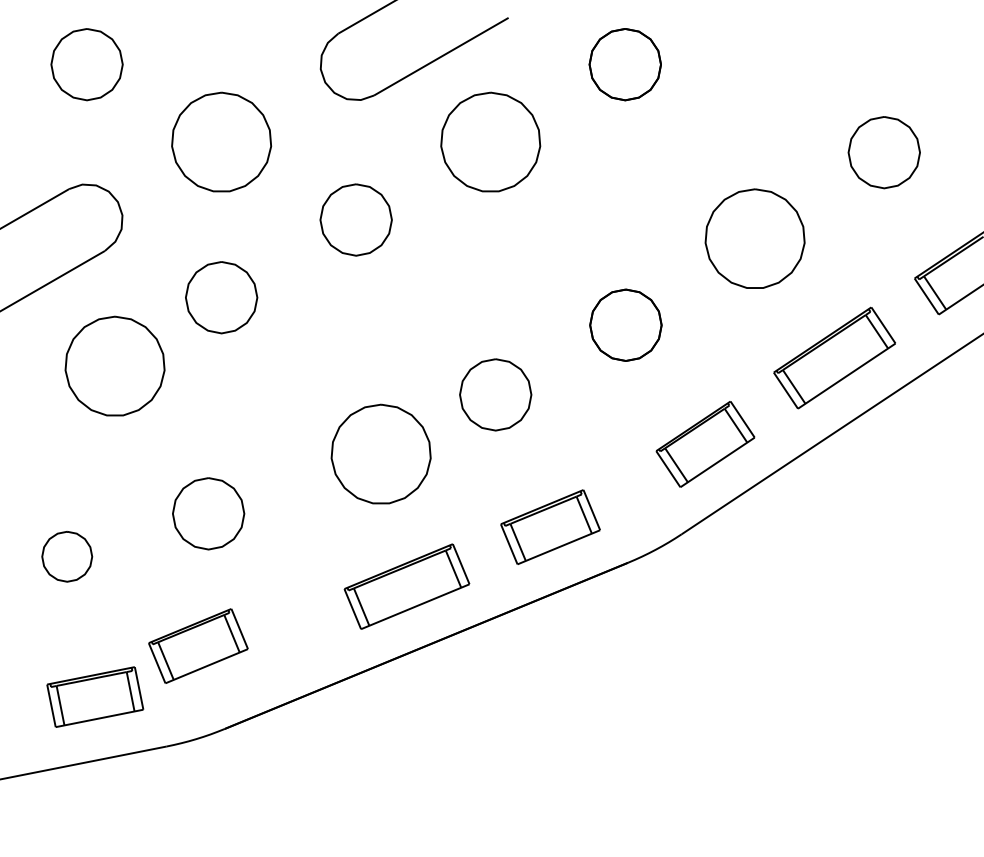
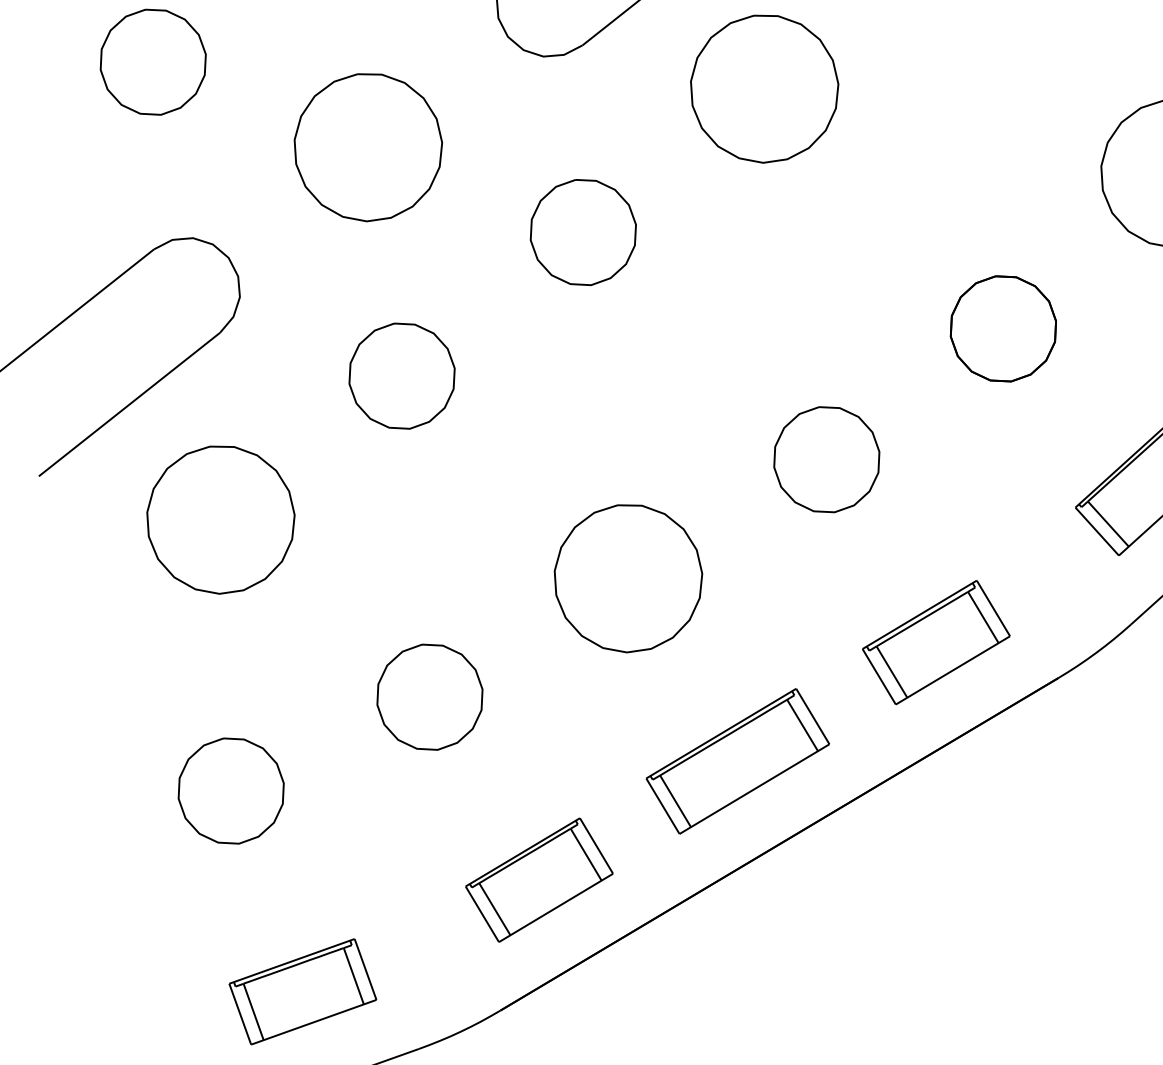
part: (114, 365) -> (219, 518), moved
part: (380, 453) -> (627, 577), moved
part: (66, 556) -> (229, 791), size x1.43
part: (198, 645) -> (539, 879), moved

